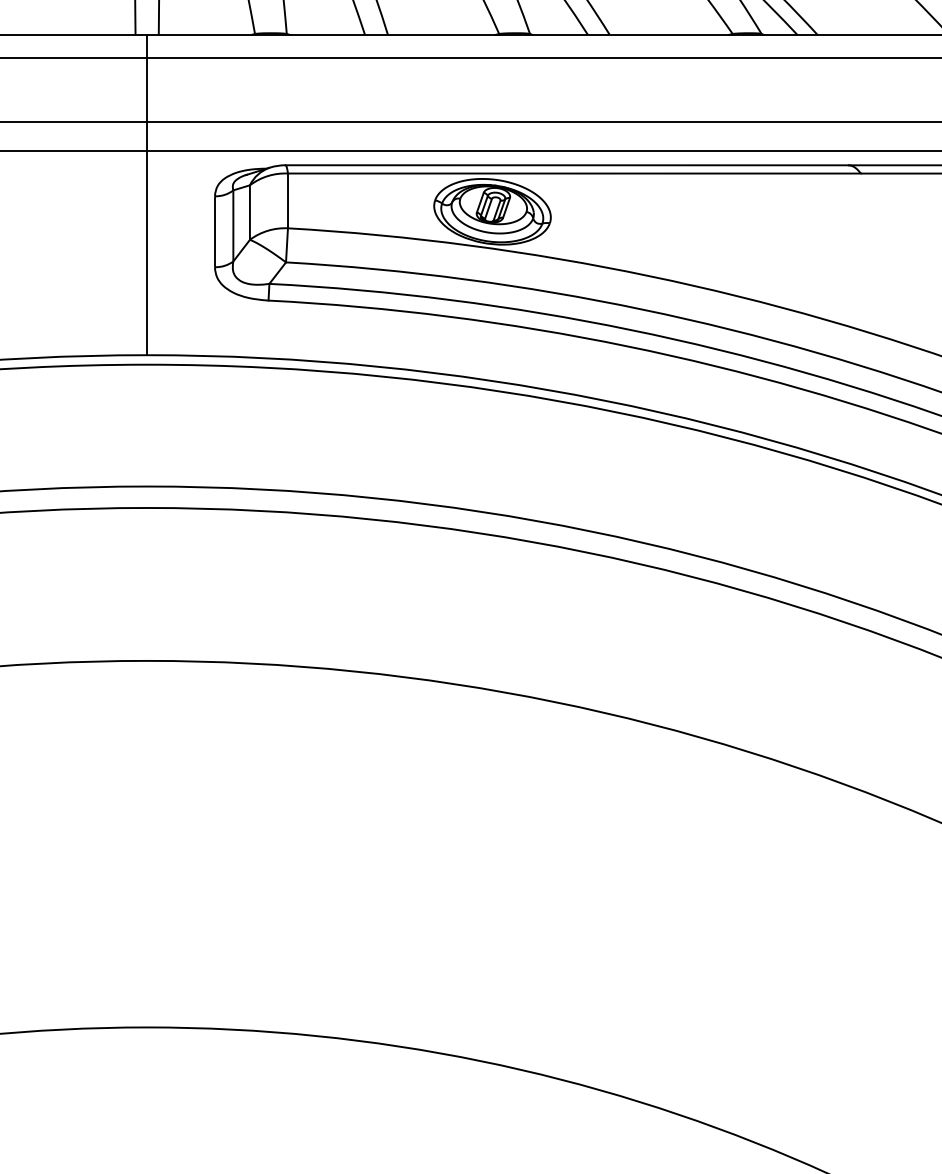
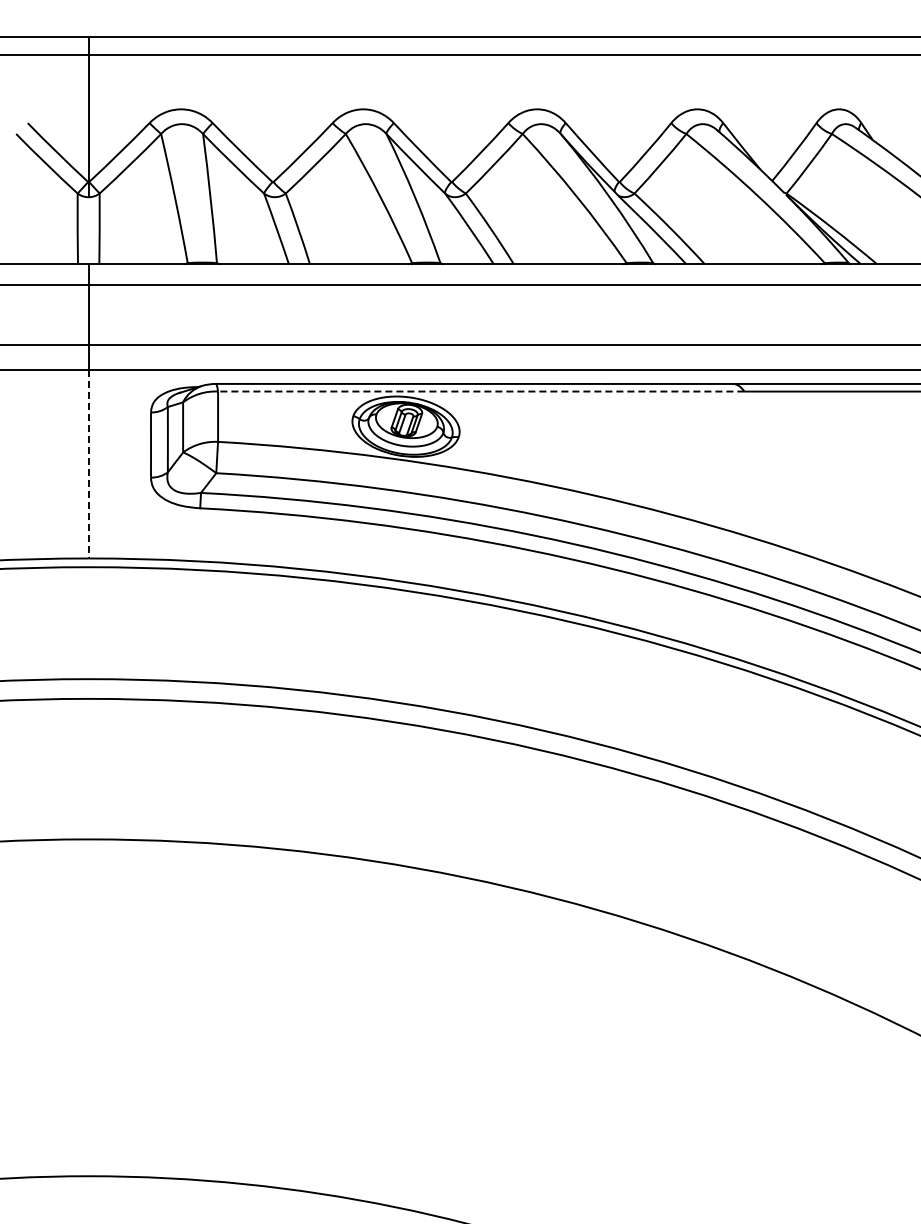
line: (573, 173) -> (480, 391), solid -> dashed
line: (146, 252) -> (88, 464), solid -> dashed

